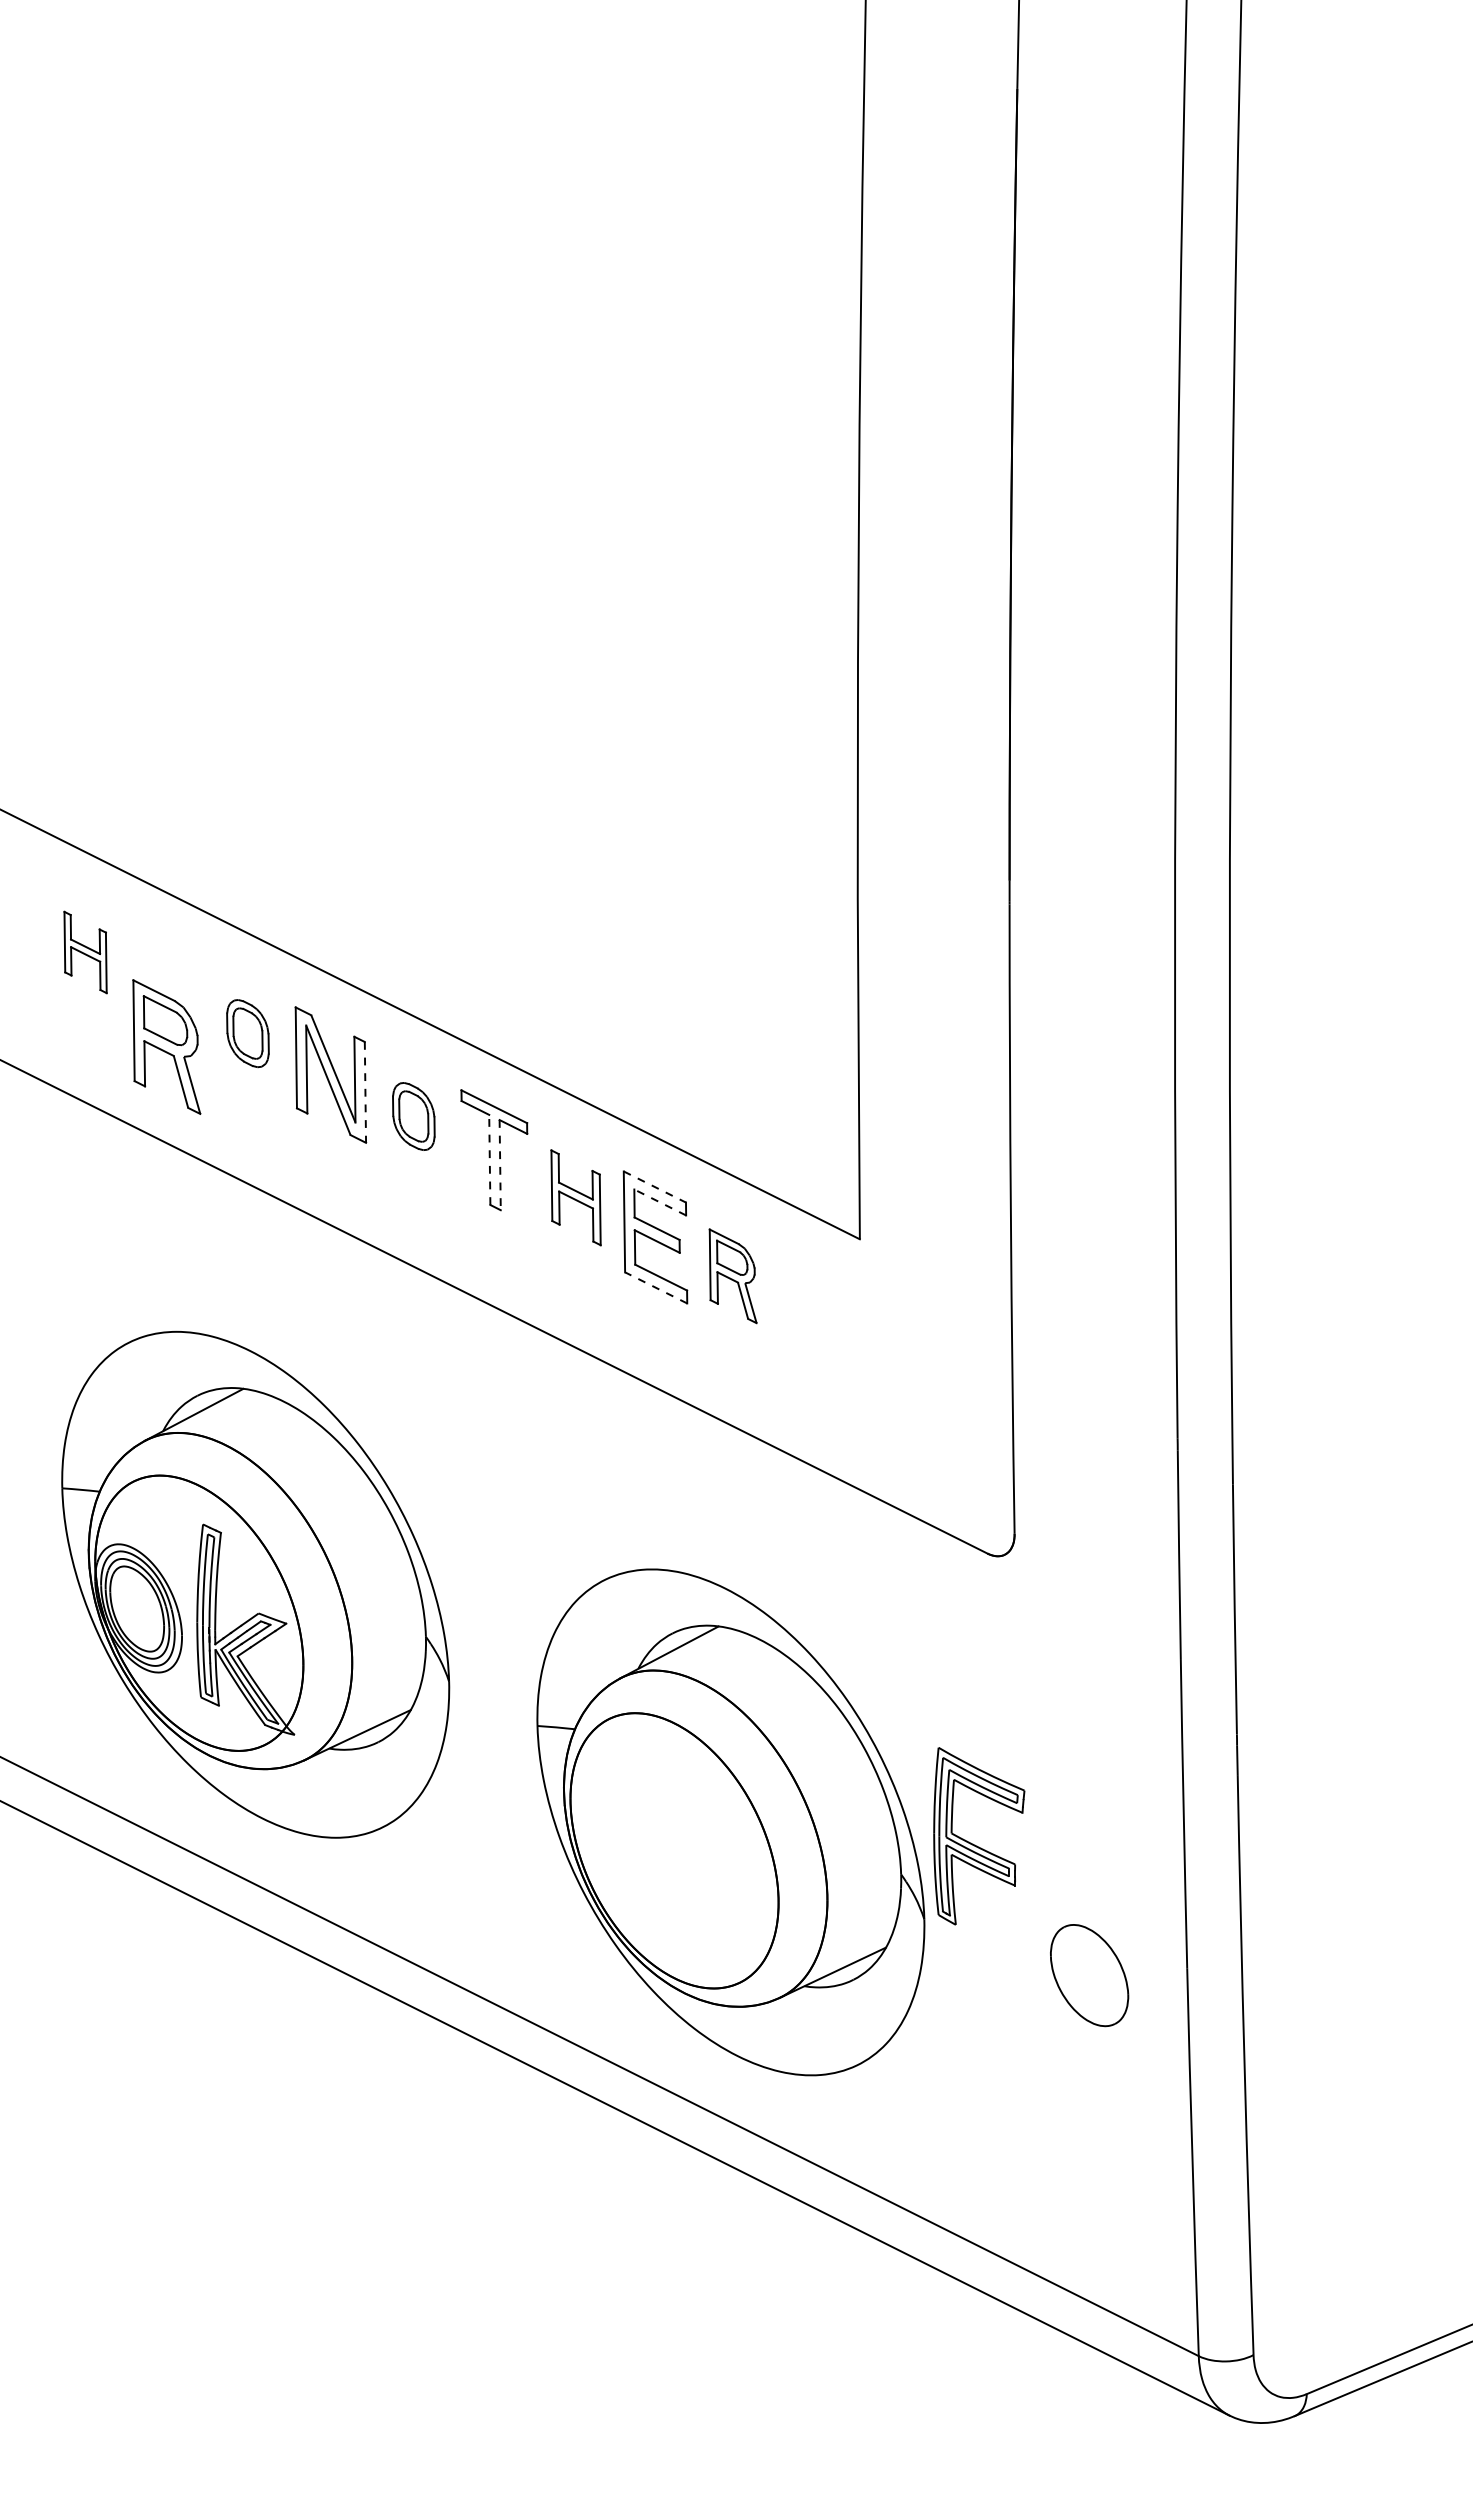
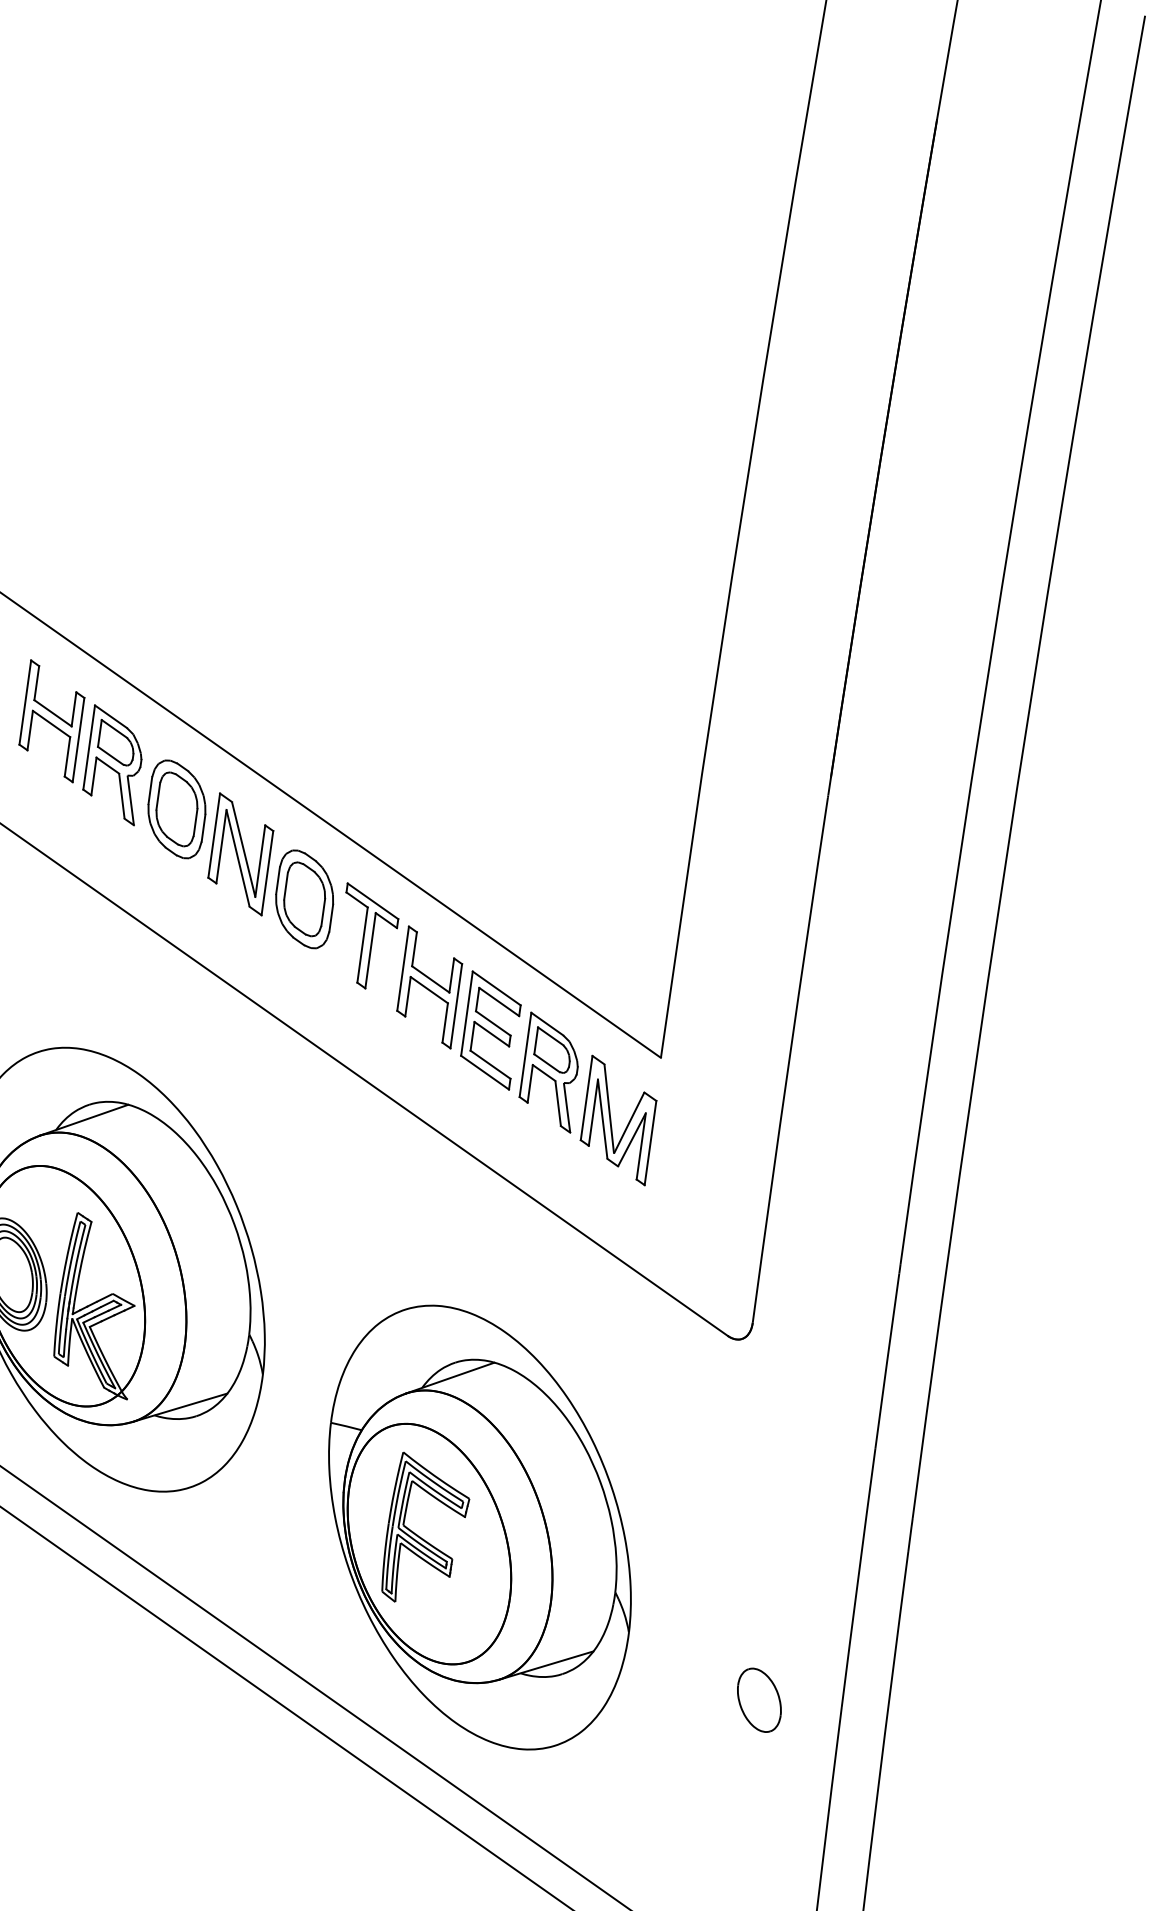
part: (85, 952) -> (51, 721), size x1.67
part: (247, 1033) -> (176, 809), size x1.67
part: (166, 1046) -> (114, 764), moved
line: (365, 1092) -> (267, 873), dashed -> solid
part: (413, 1116) -> (304, 899), size x1.67
line: (489, 1159) -> (362, 944), dashed -> solid
line: (500, 1165) -> (370, 951), dashed -> solid
line: (654, 1187) -> (496, 988), dashed -> solid
part: (575, 1197) -> (429, 987), size x1.43
line: (660, 1202) -> (499, 1002), dashed -> solid
part: (732, 1276) -> (550, 1072), size x1.43
line: (656, 1287) -> (485, 1072), dashed -> solid
part: (813, 1323) -> (611, 1122), added
part: (975, 1844) -> (421, 1537), moved
part: (1088, 1975) -> (758, 1700), size x0.71

